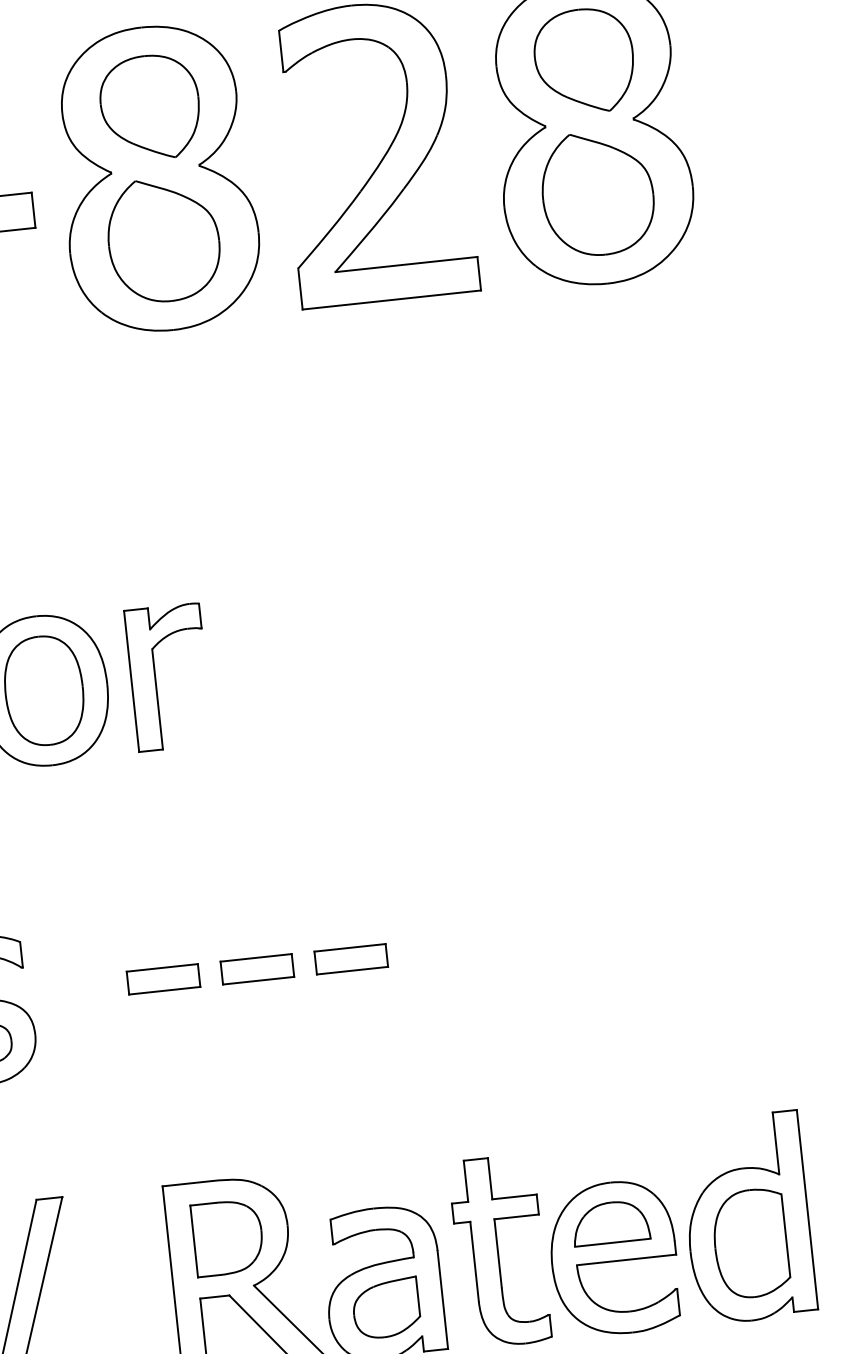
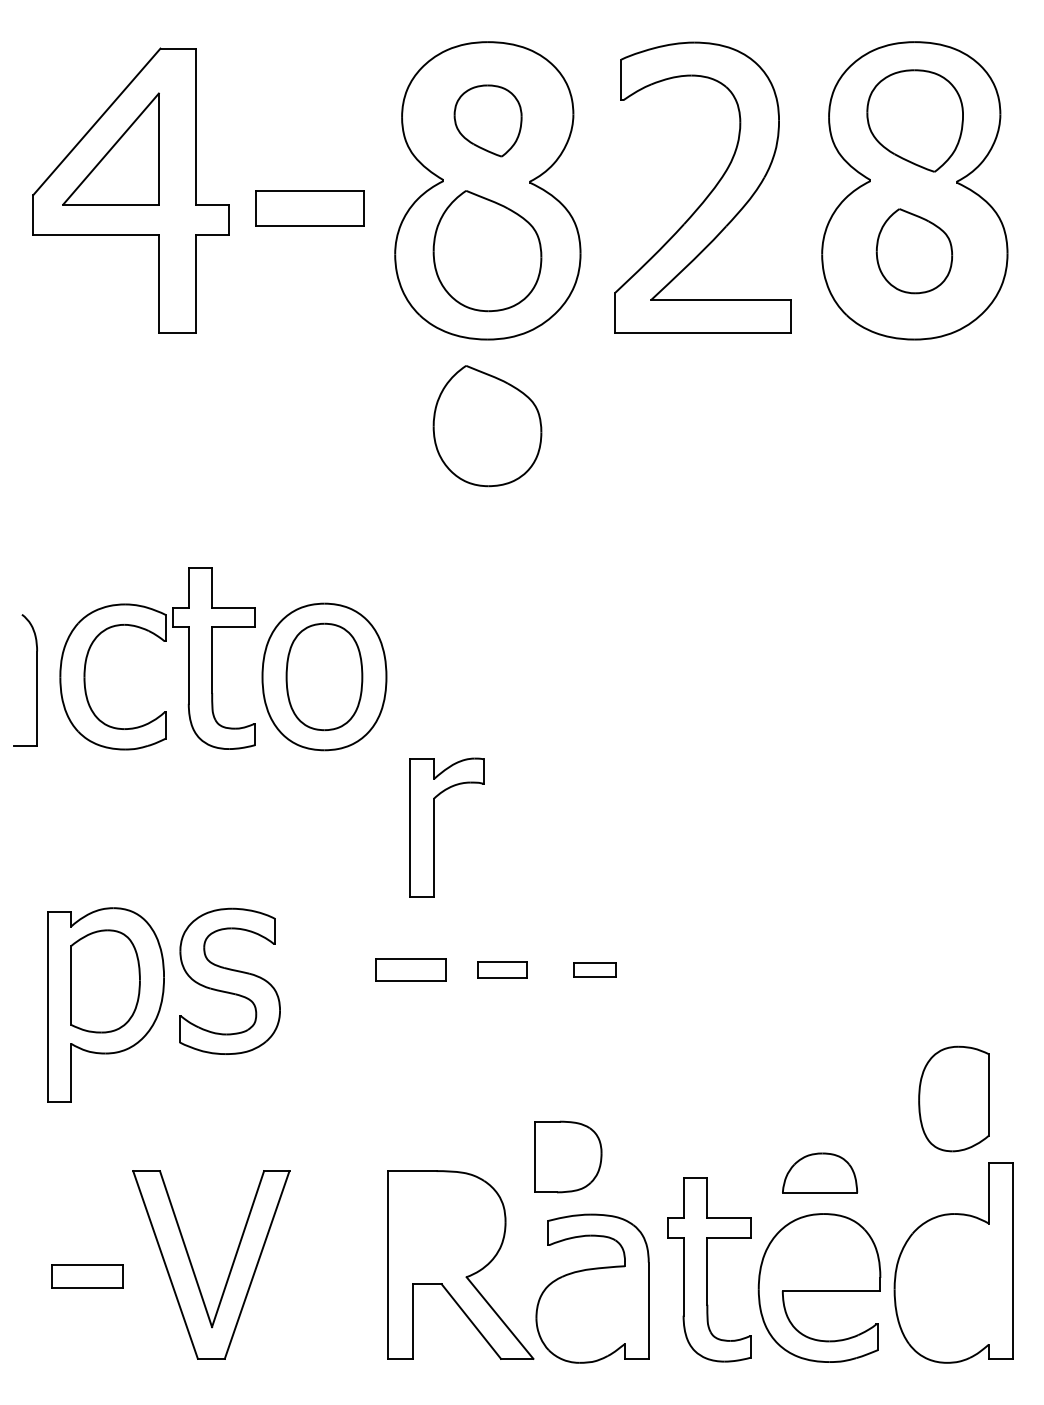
part: (149, 107) -> (487, 120), size x0.7
part: (597, 194) -> (914, 251), size x0.7
part: (182, 418) -> (487, 426), added
part: (156, 678) -> (434, 827), moved
part: (350, 958) -> (594, 969), size x0.6
part: (257, 968) -> (502, 969), size x0.7
part: (611, 1222) -> (820, 1172), moved
part: (228, 1237) -> (568, 1156), moved
part: (750, 1243) -> (953, 1098), moved
part: (385, 1307) -> (592, 1312), removed

